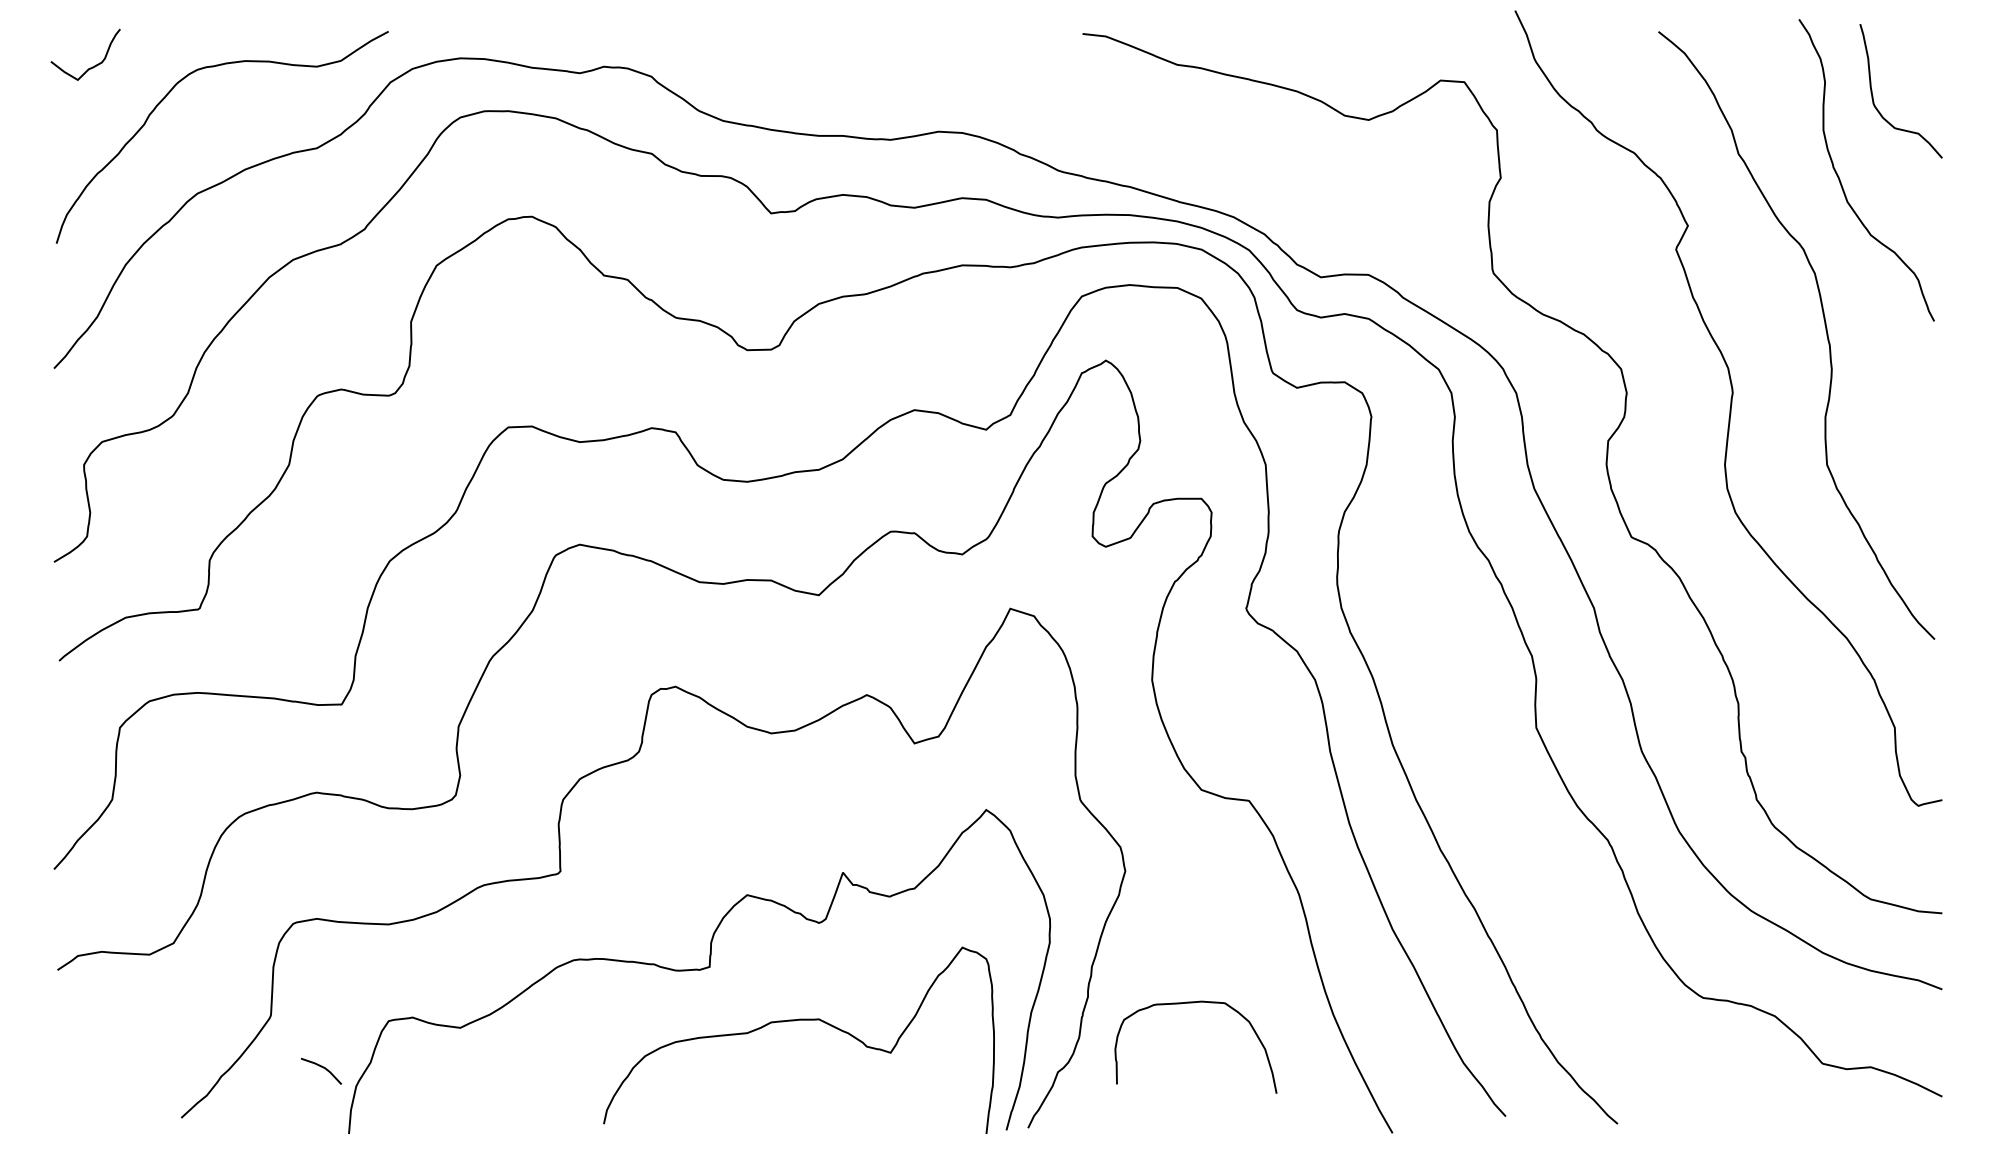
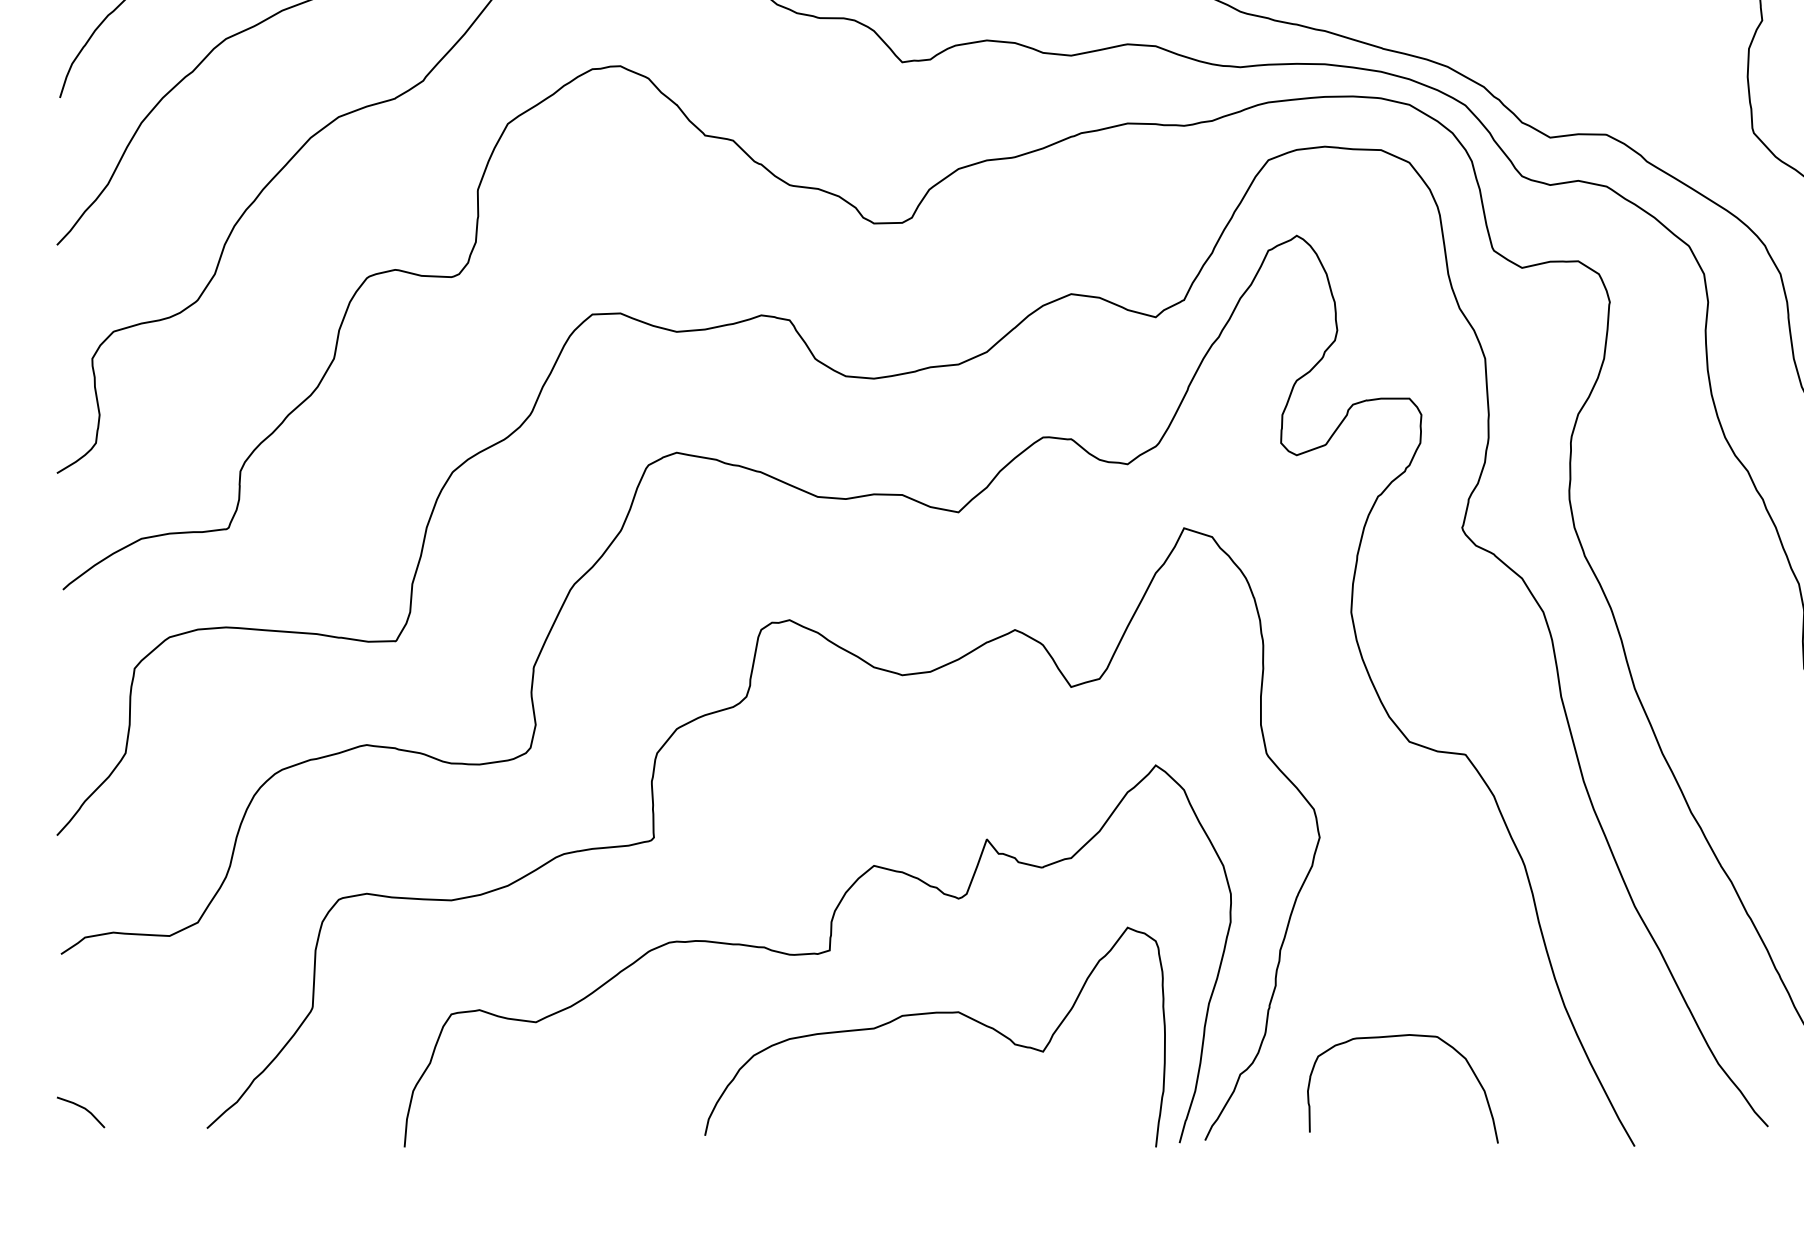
curve: (1194, 1003) -> (1401, 1037), moved
line: (323, 1068) -> (83, 1109), moved

